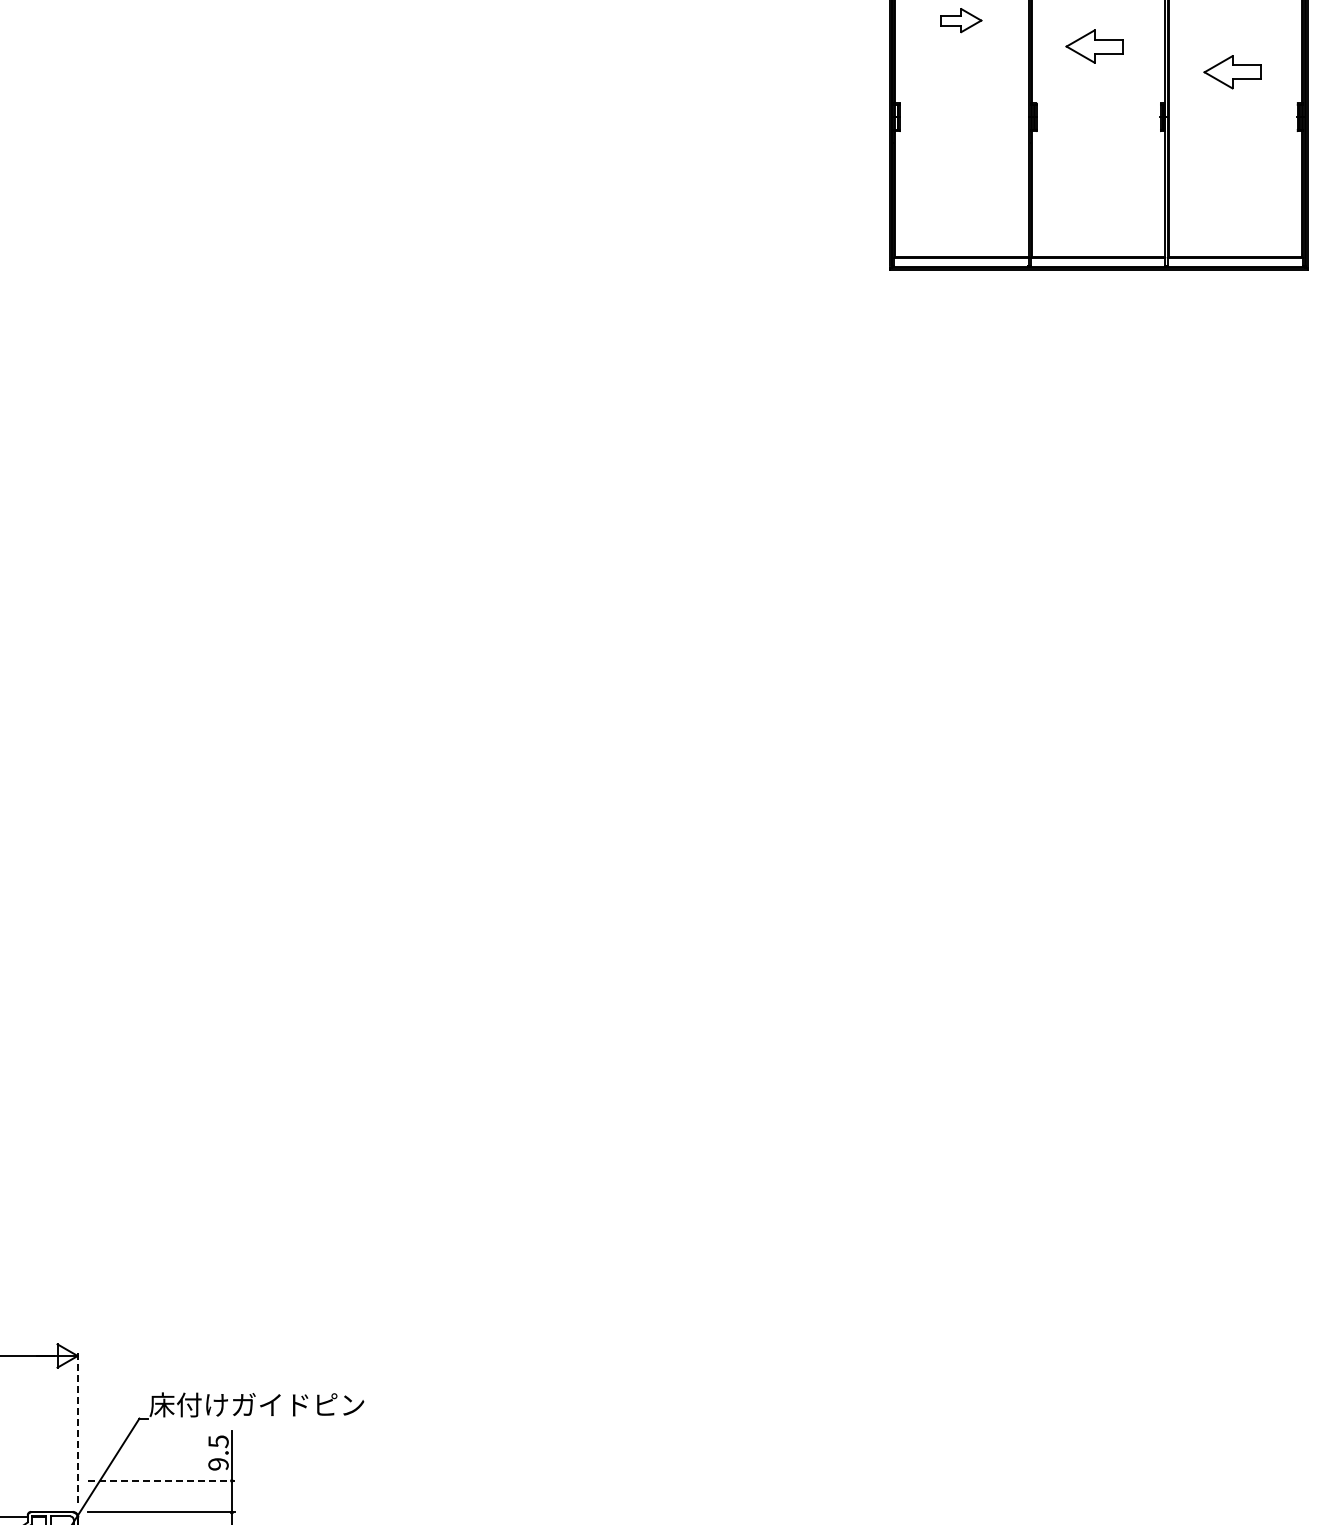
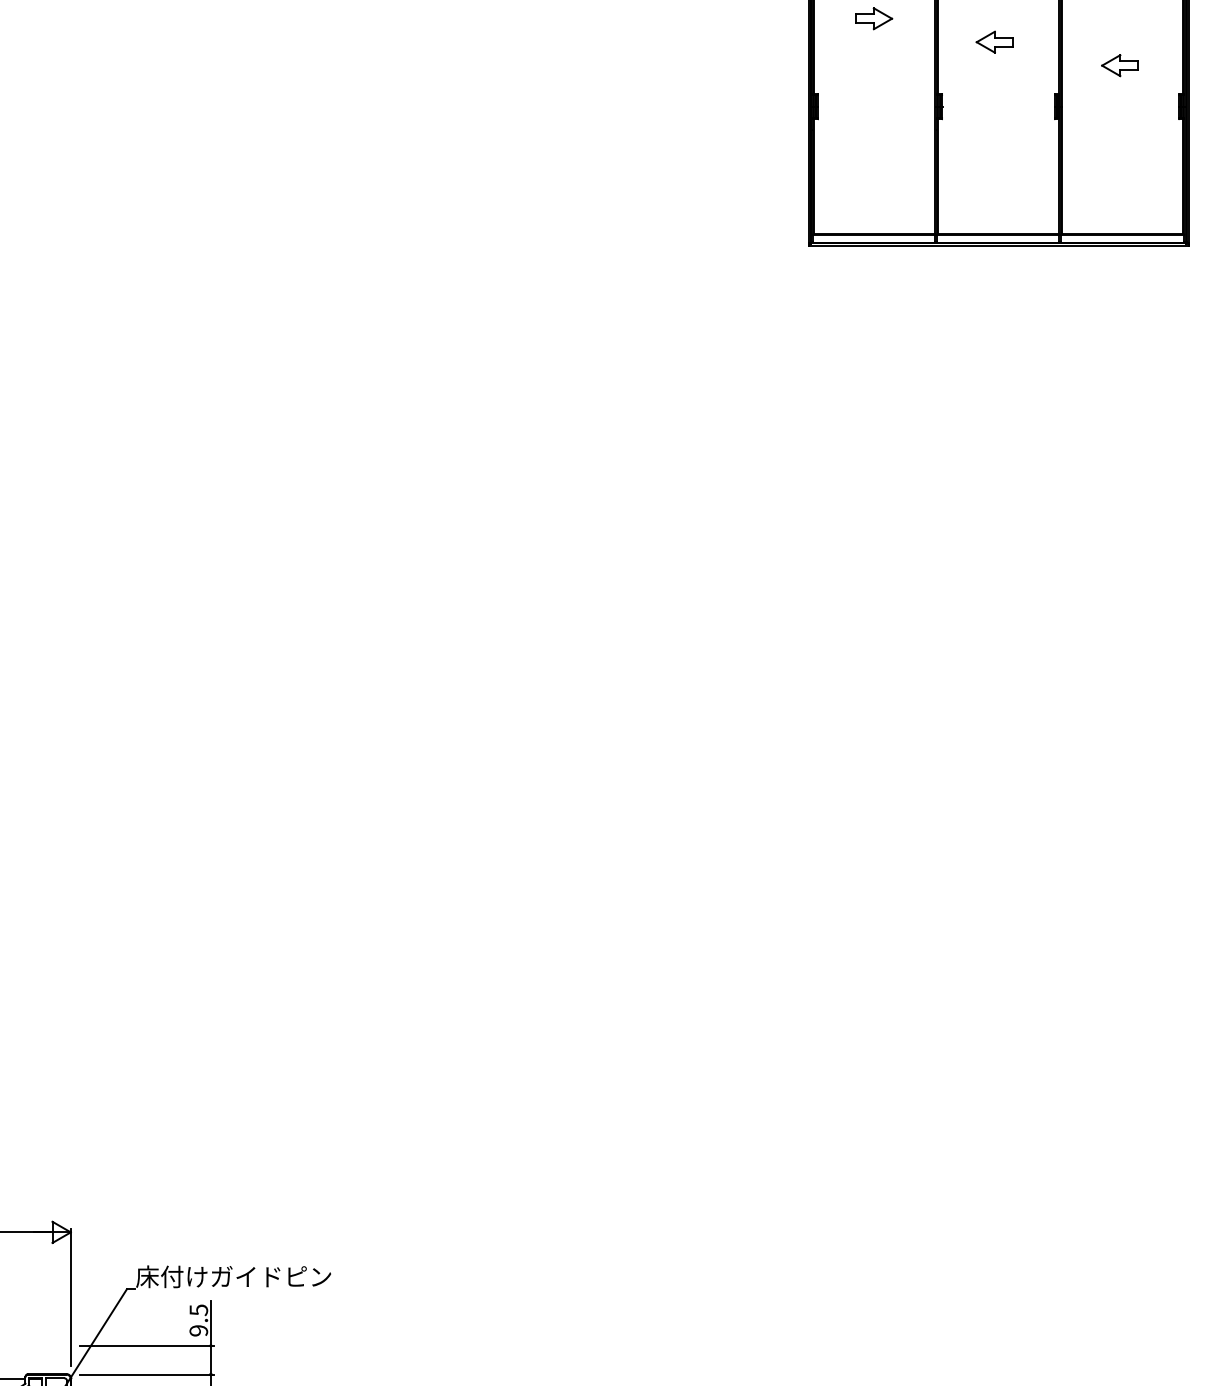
part: (1094, 45) -> (994, 41), size x0.71
part: (1232, 71) -> (1120, 65), size x0.71
line: (77, 1427) -> (70, 1297), dashed -> solid
line: (161, 1480) -> (146, 1345), dashed -> solid

